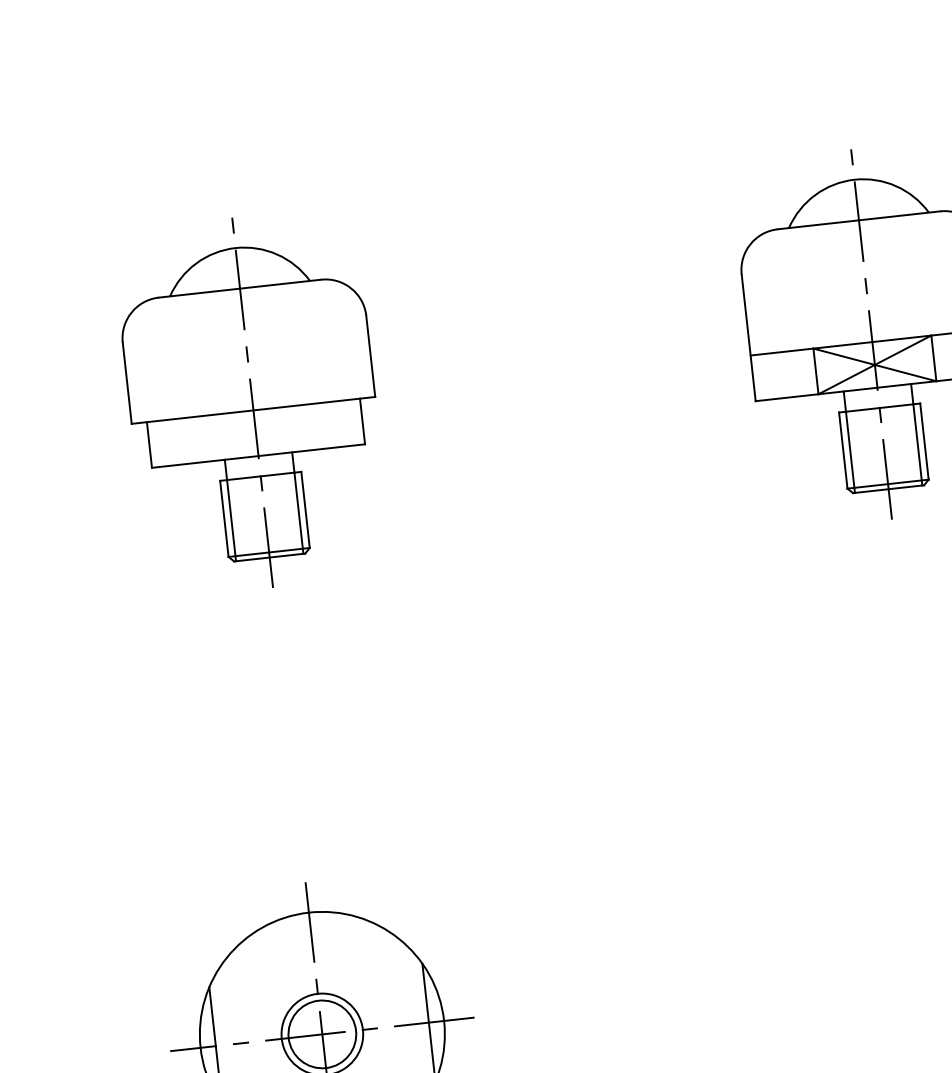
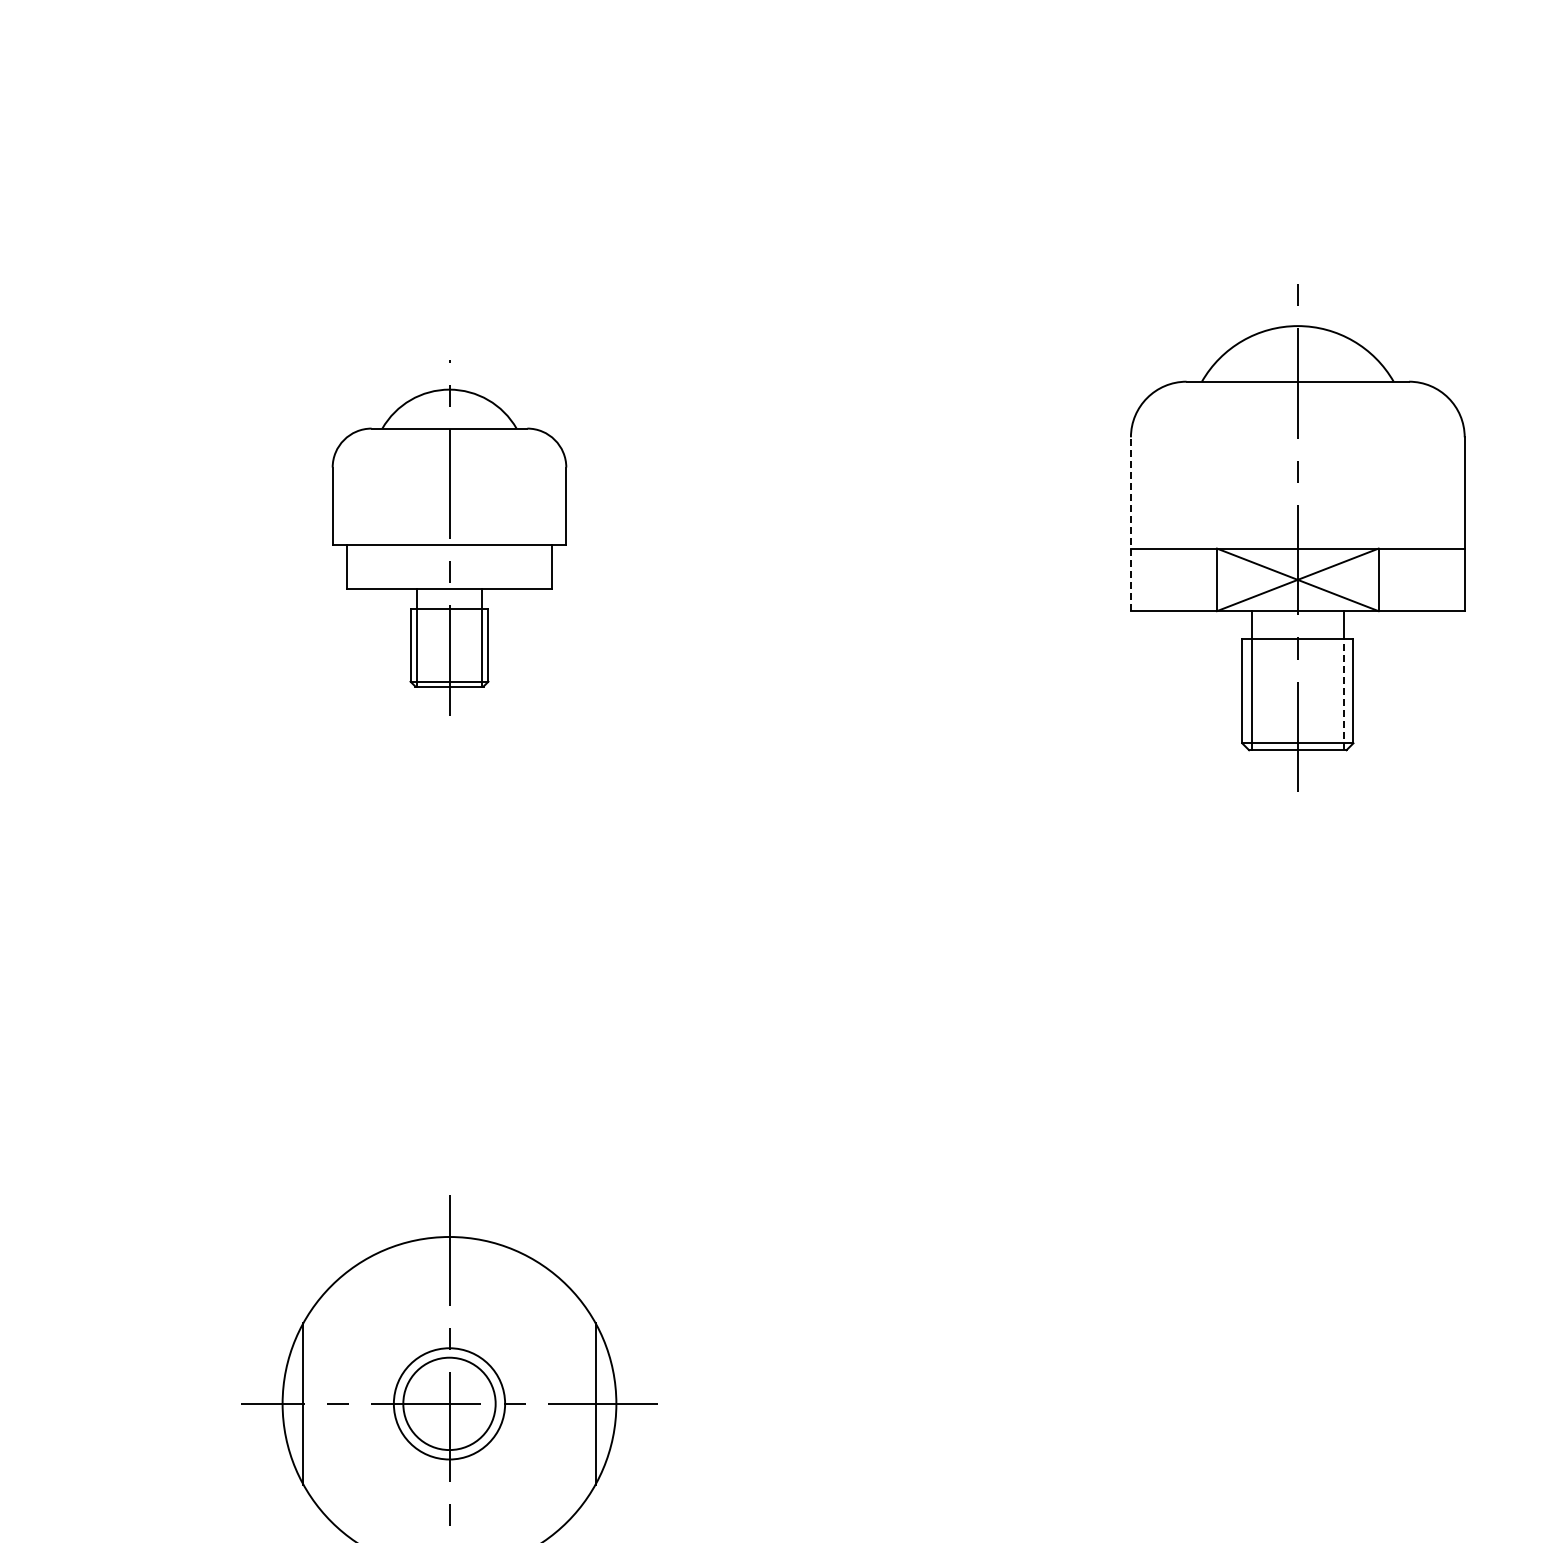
line: (748, 337) -> (1130, 524), solid -> dashed
part: (252, 402) -> (449, 537), size x0.7
line: (918, 444) -> (1344, 694), solid -> dashed

